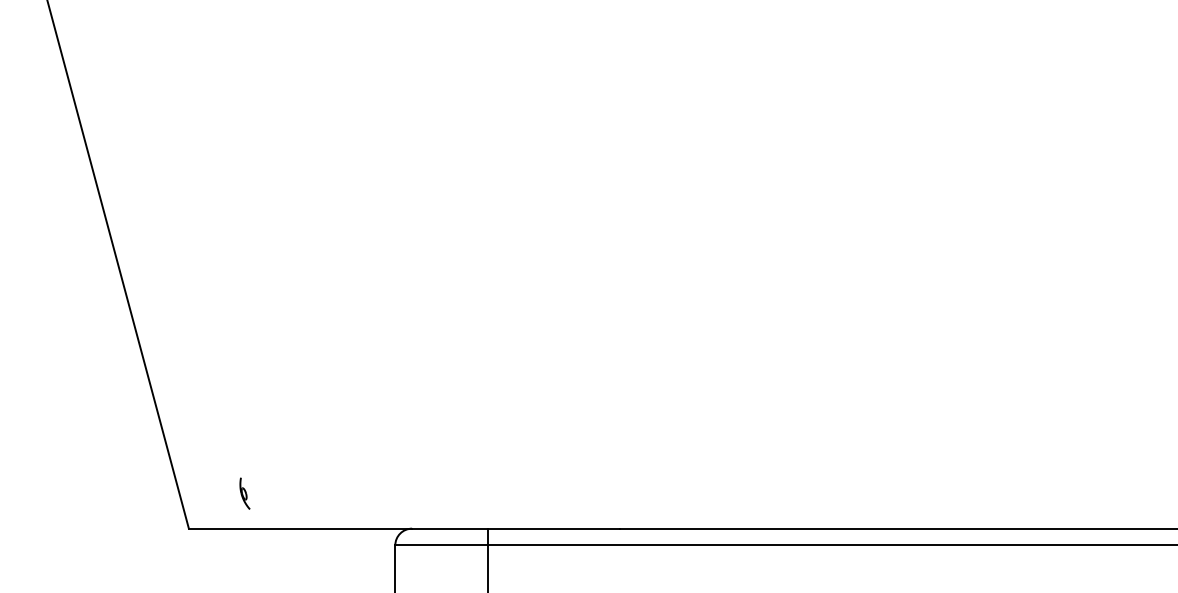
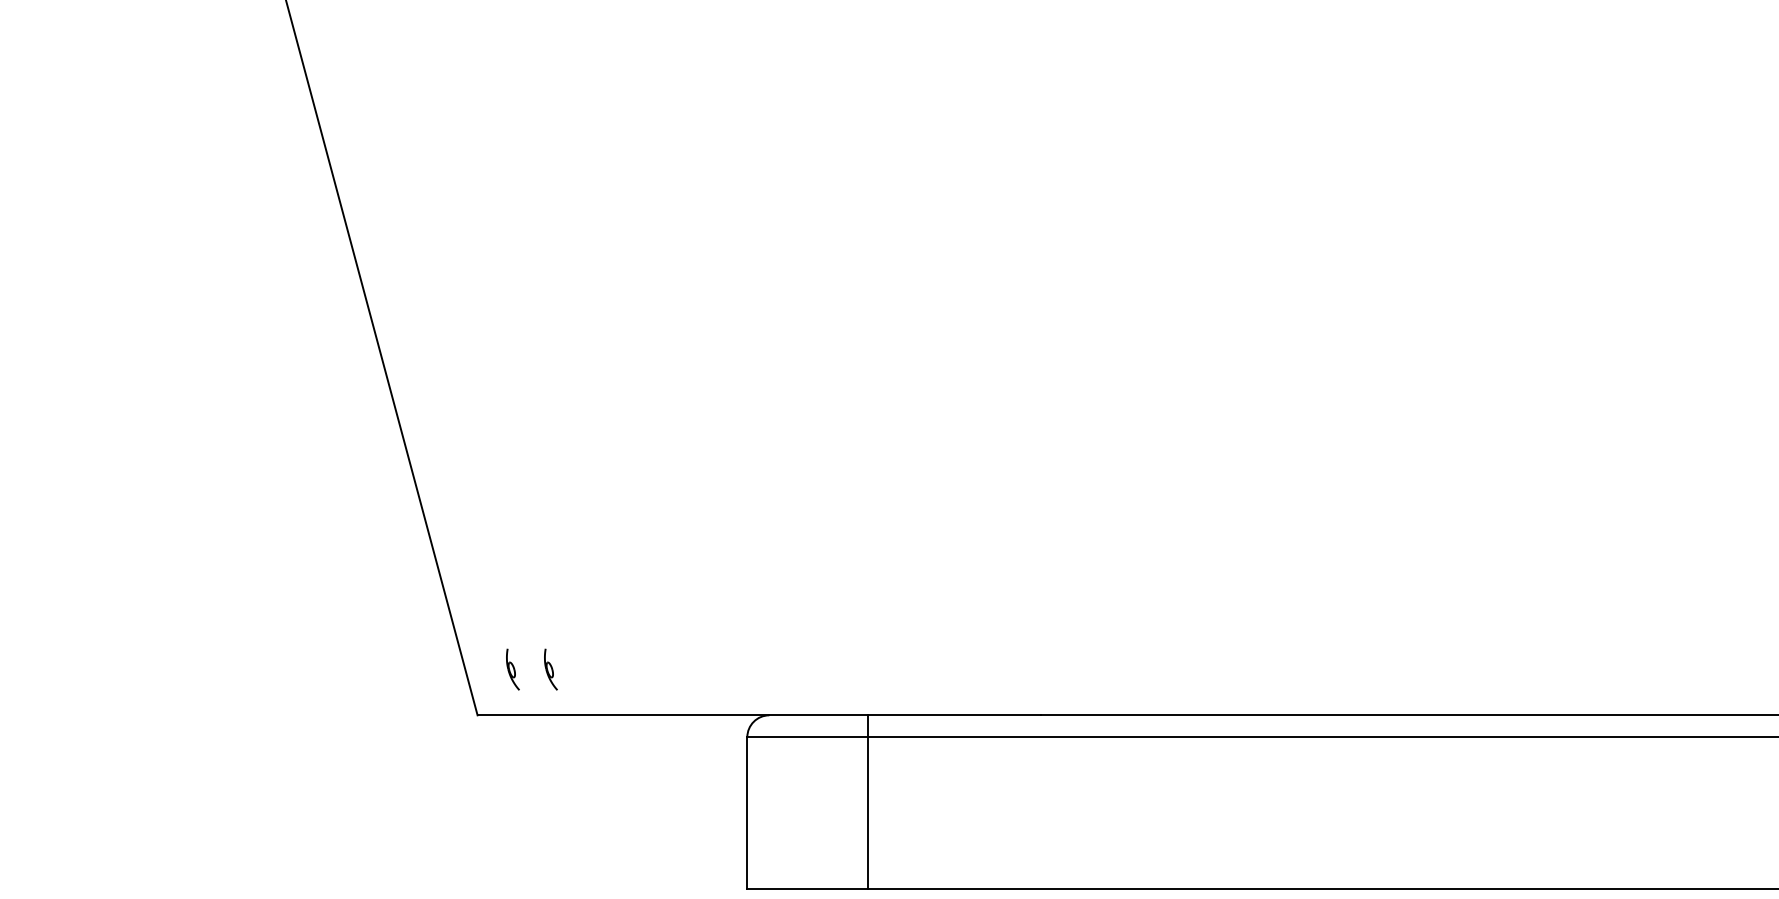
part: (215, 493) -> (512, 669), added

